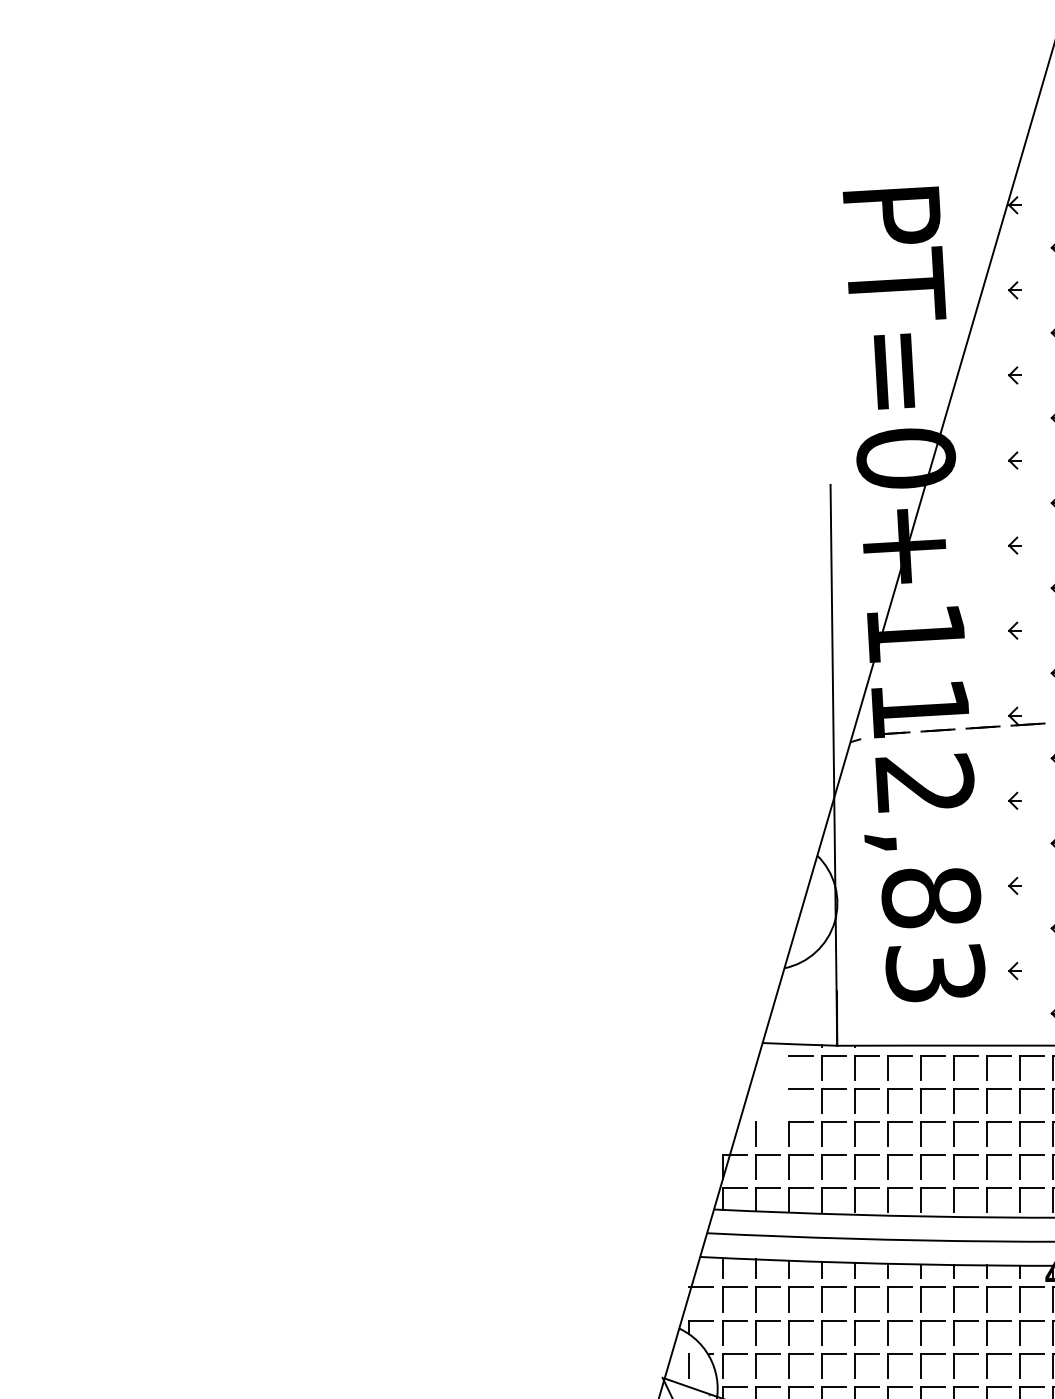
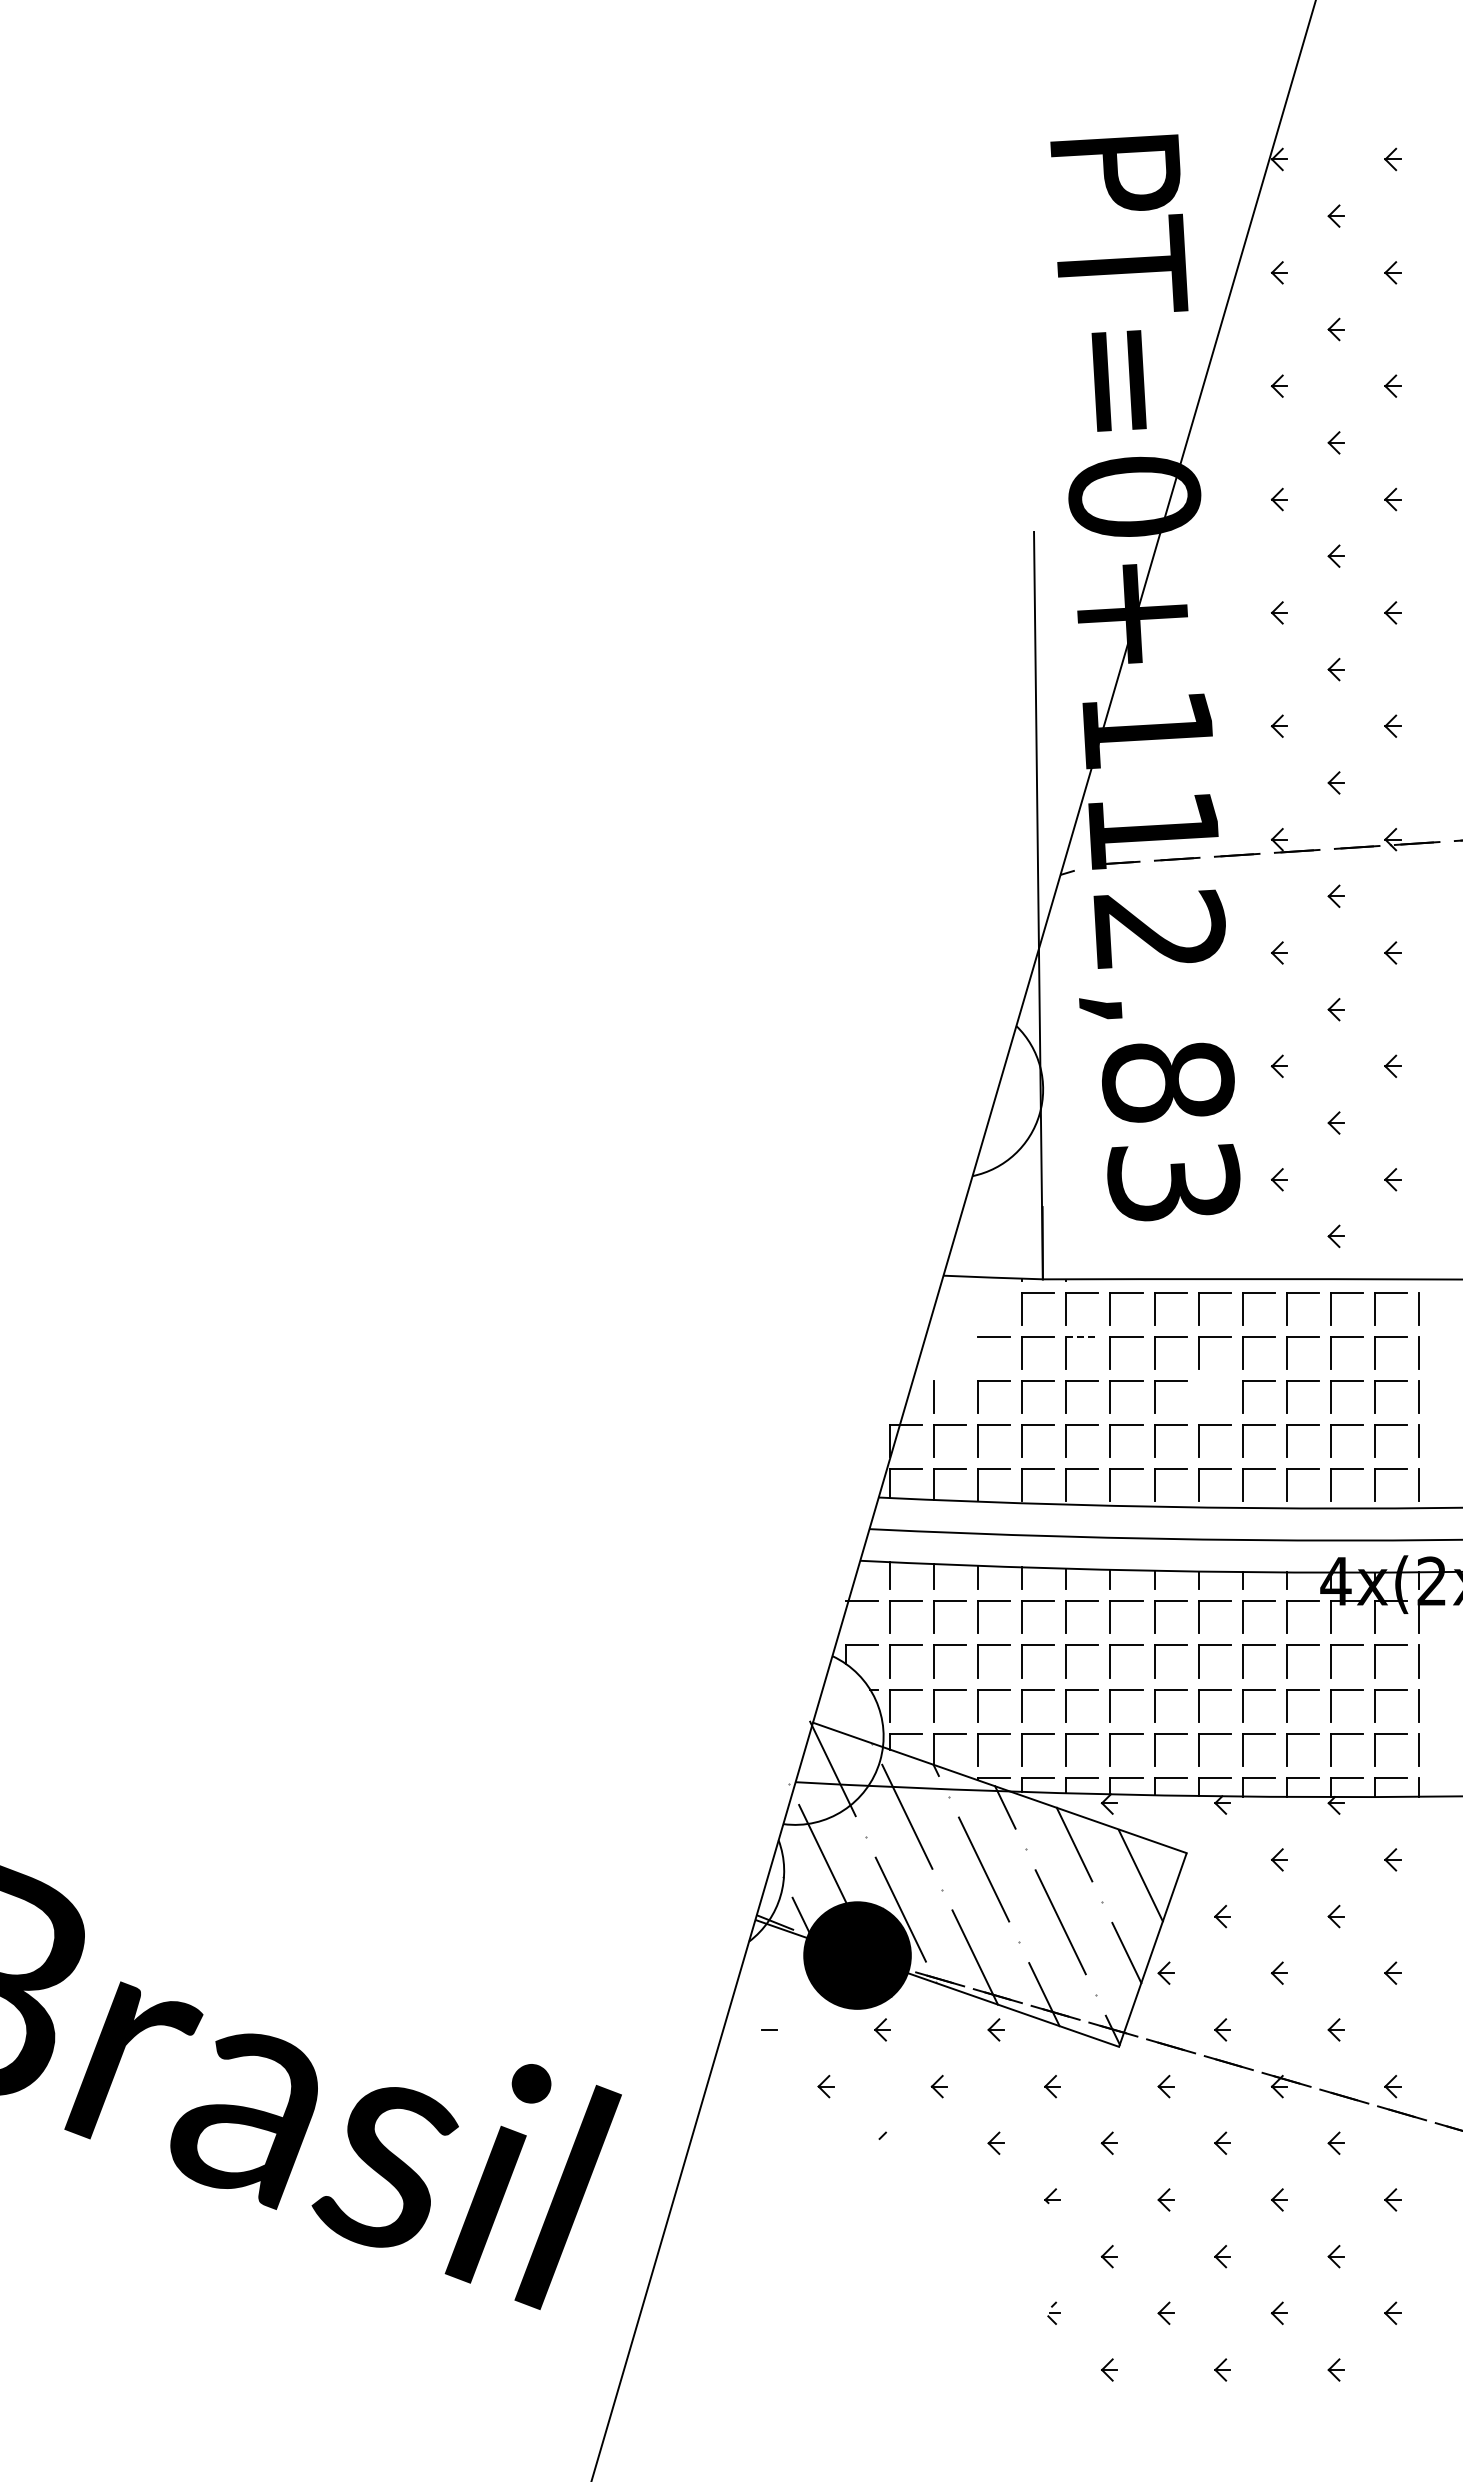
line: (800, 1055) -> (994, 1292), removed
line: (866, 1088) -> (1082, 1336), solid -> dashed
part: (966, 1122) -> (1214, 1381), removed
line: (689, 1365) -> (845, 1705), removed

